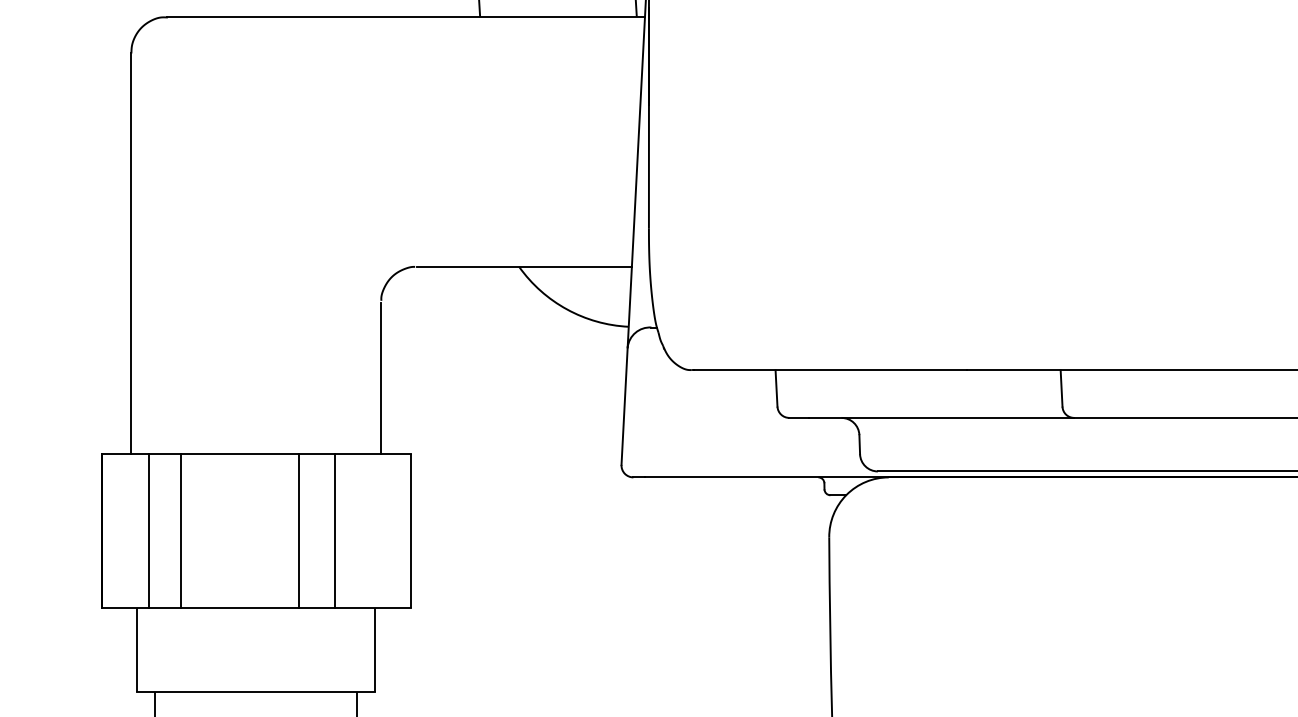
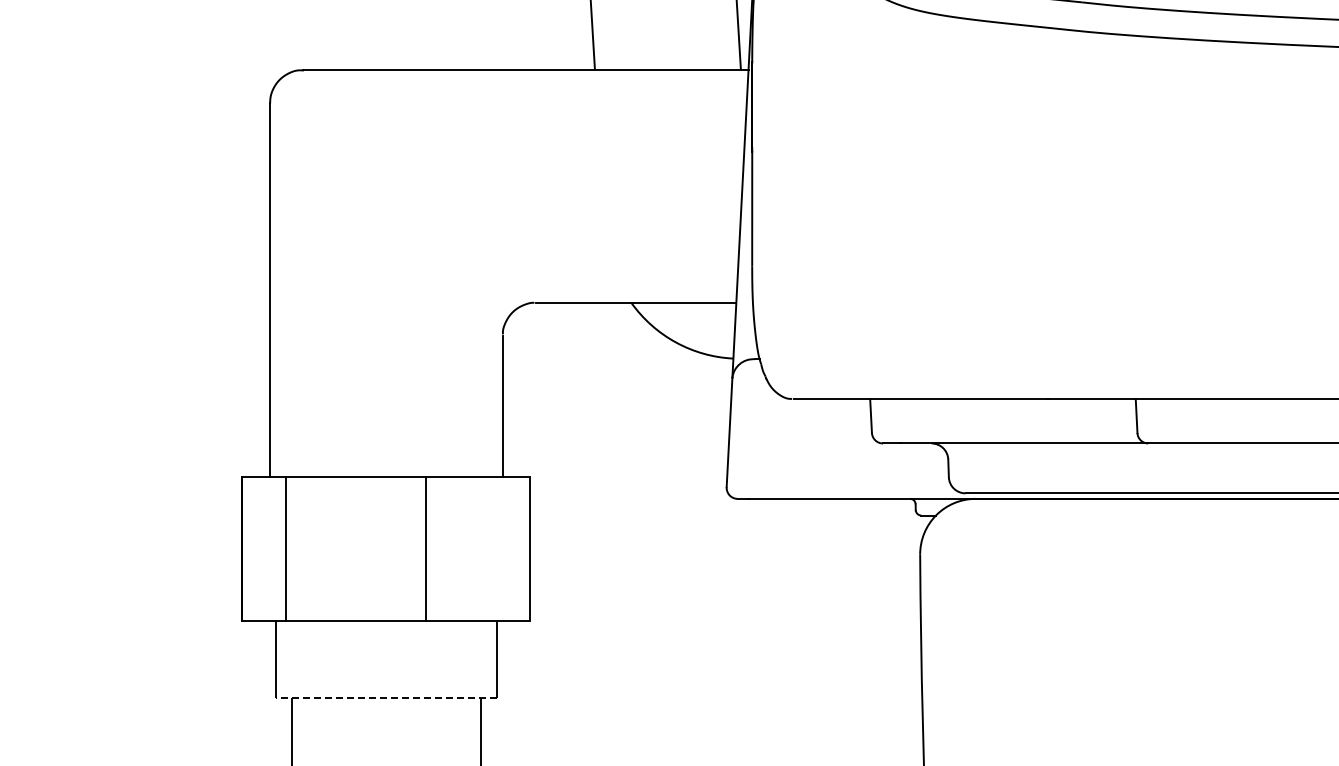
line: (181, 530) -> (316, 548), removed
line: (335, 530) -> (460, 548), removed
line: (256, 691) -> (386, 698), solid -> dashed

